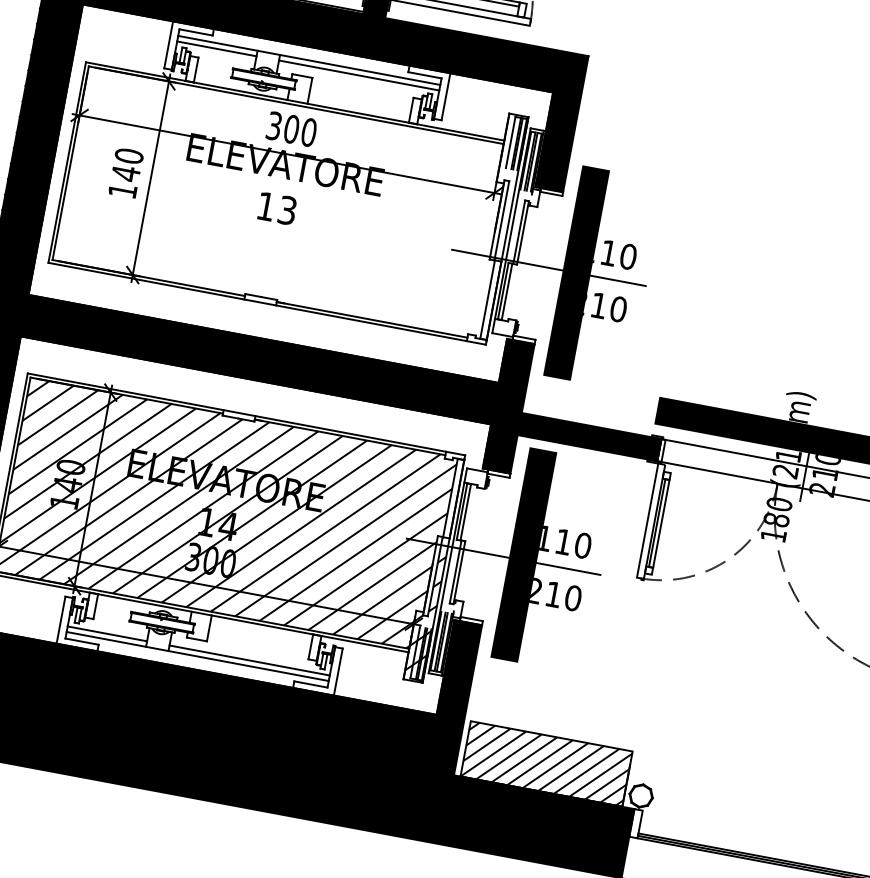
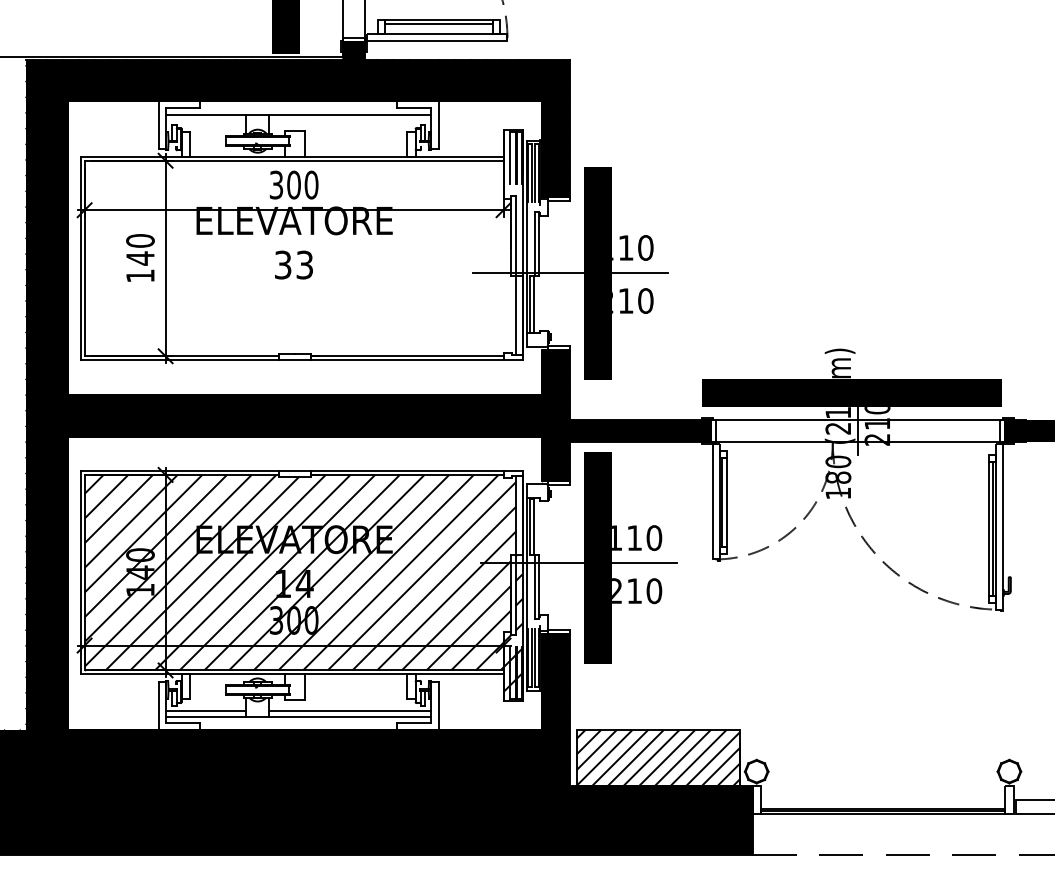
line: (216, 49) -> (206, 120), removed
line: (358, 75) -> (349, 120), removed
text: (266, 206) -> (283, 264), 13 -> 33

